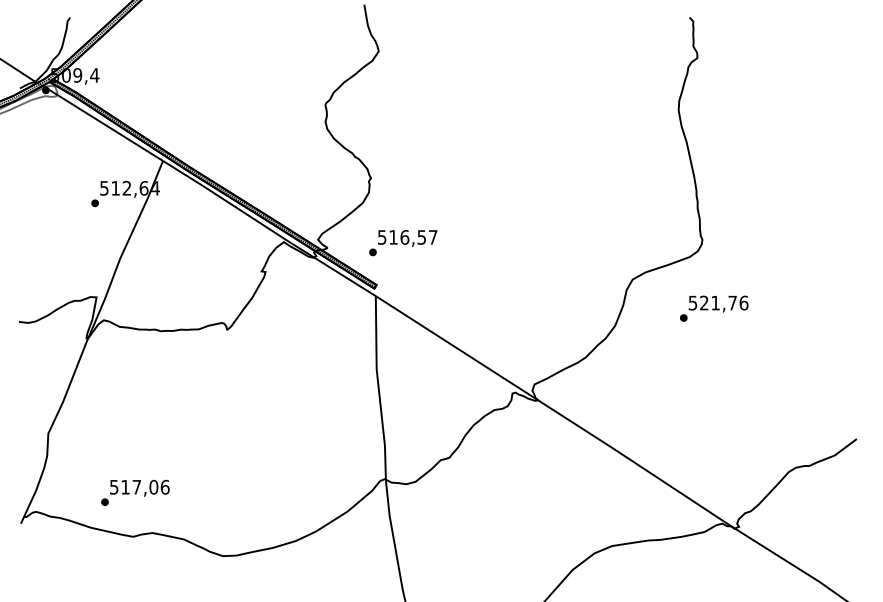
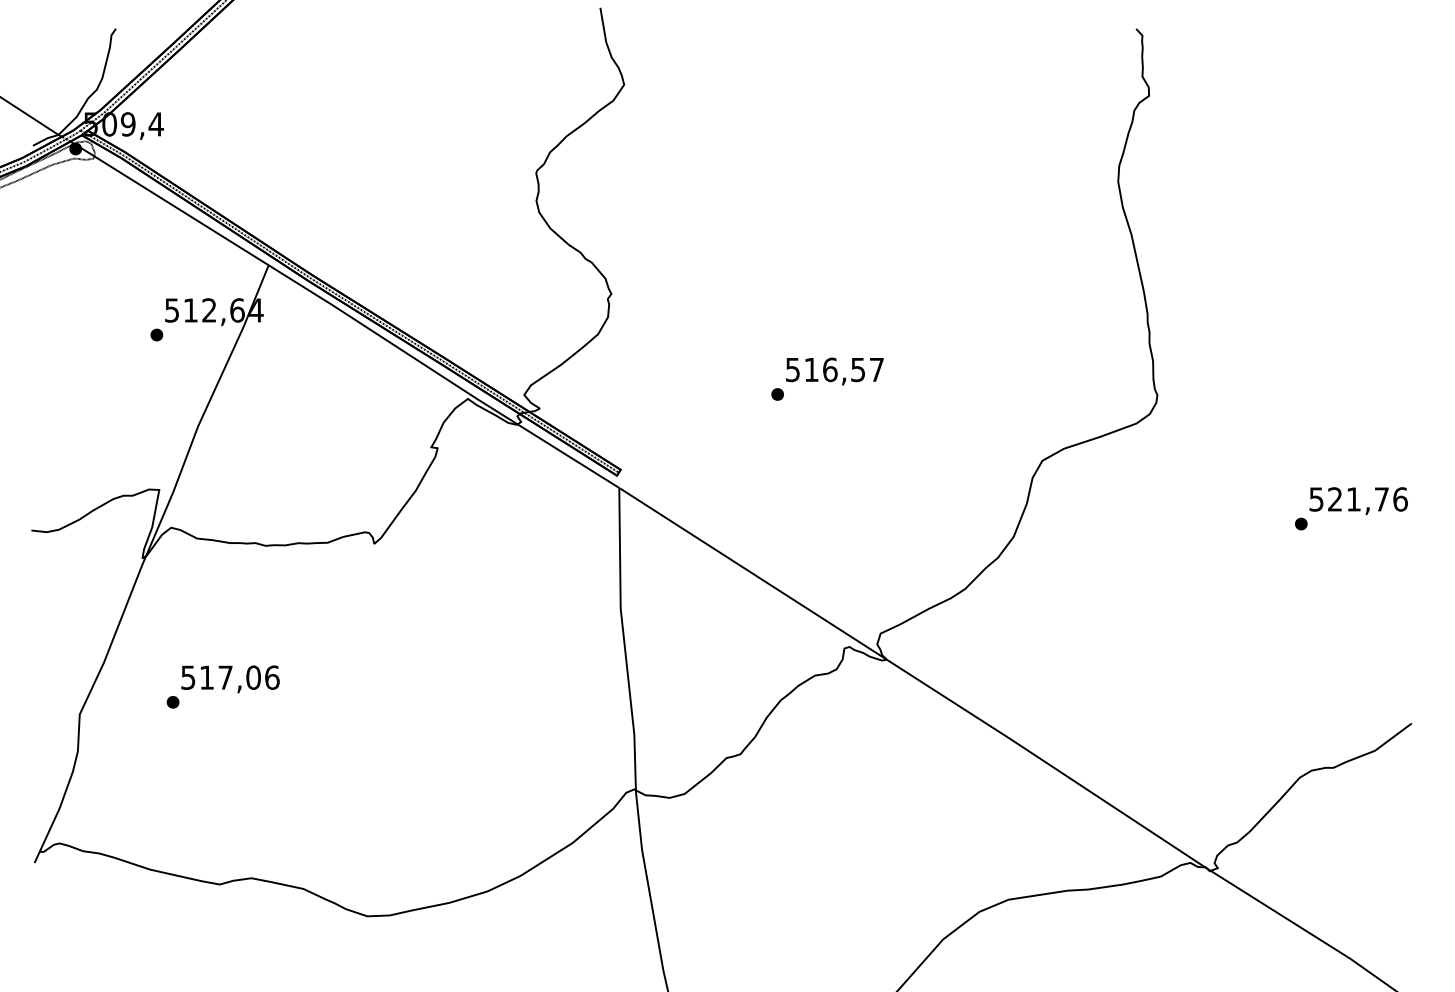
text: (403, 243) -> (827, 379), moved
text: (714, 308) -> (1351, 508), moved
text: (135, 492) -> (223, 686), moved

